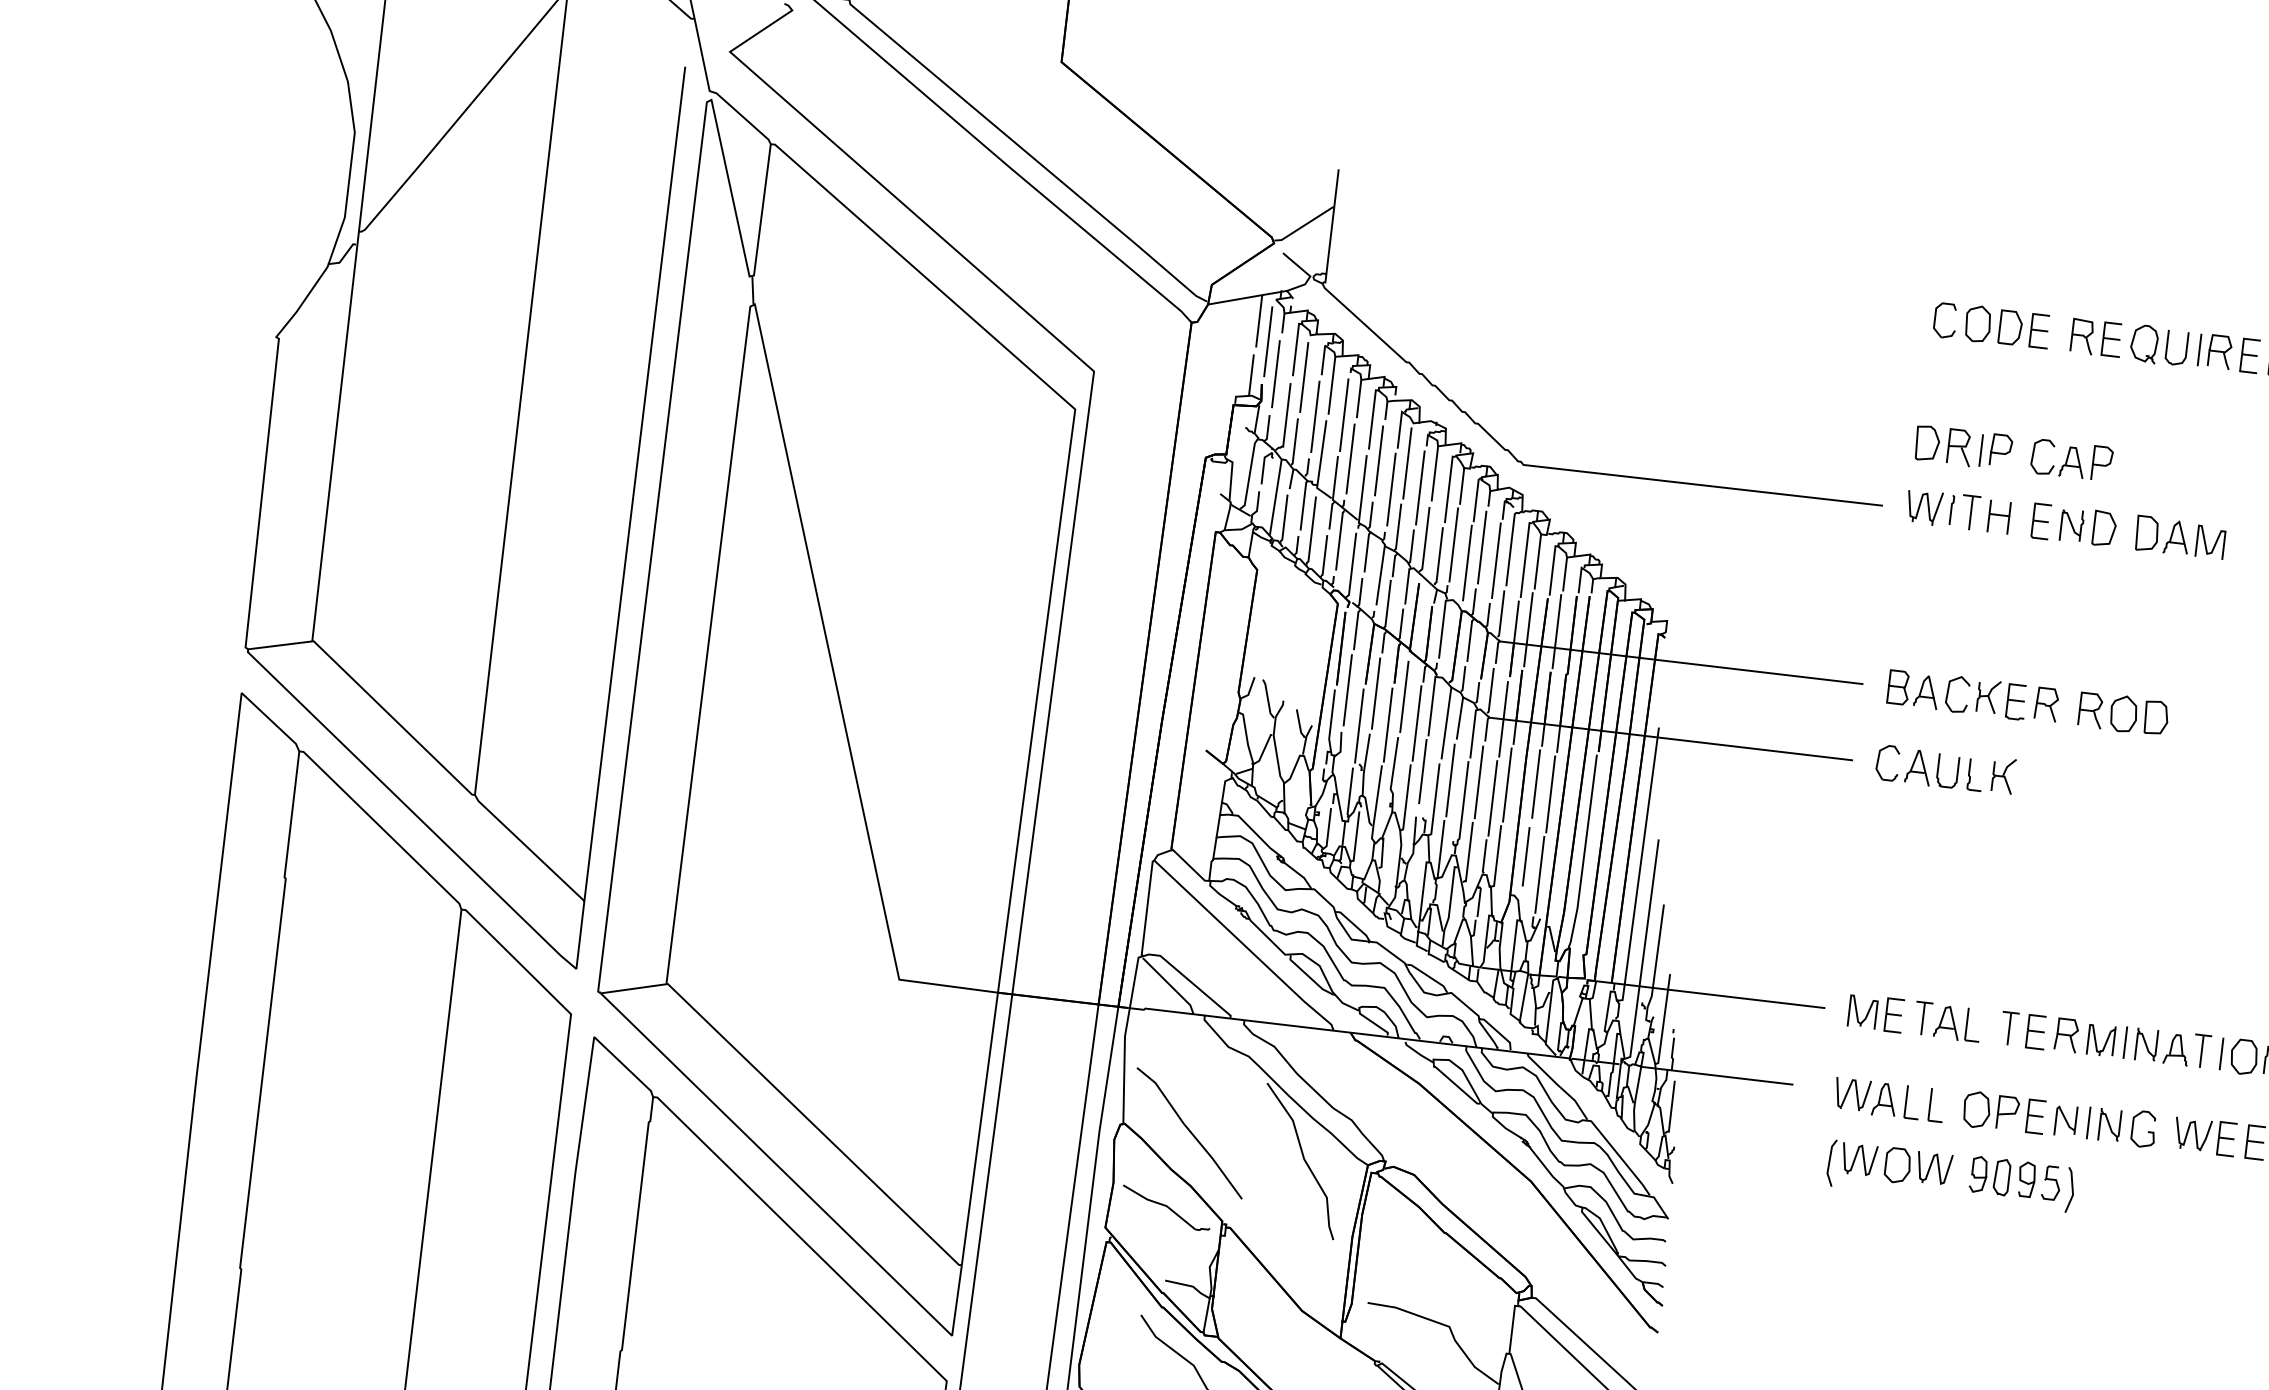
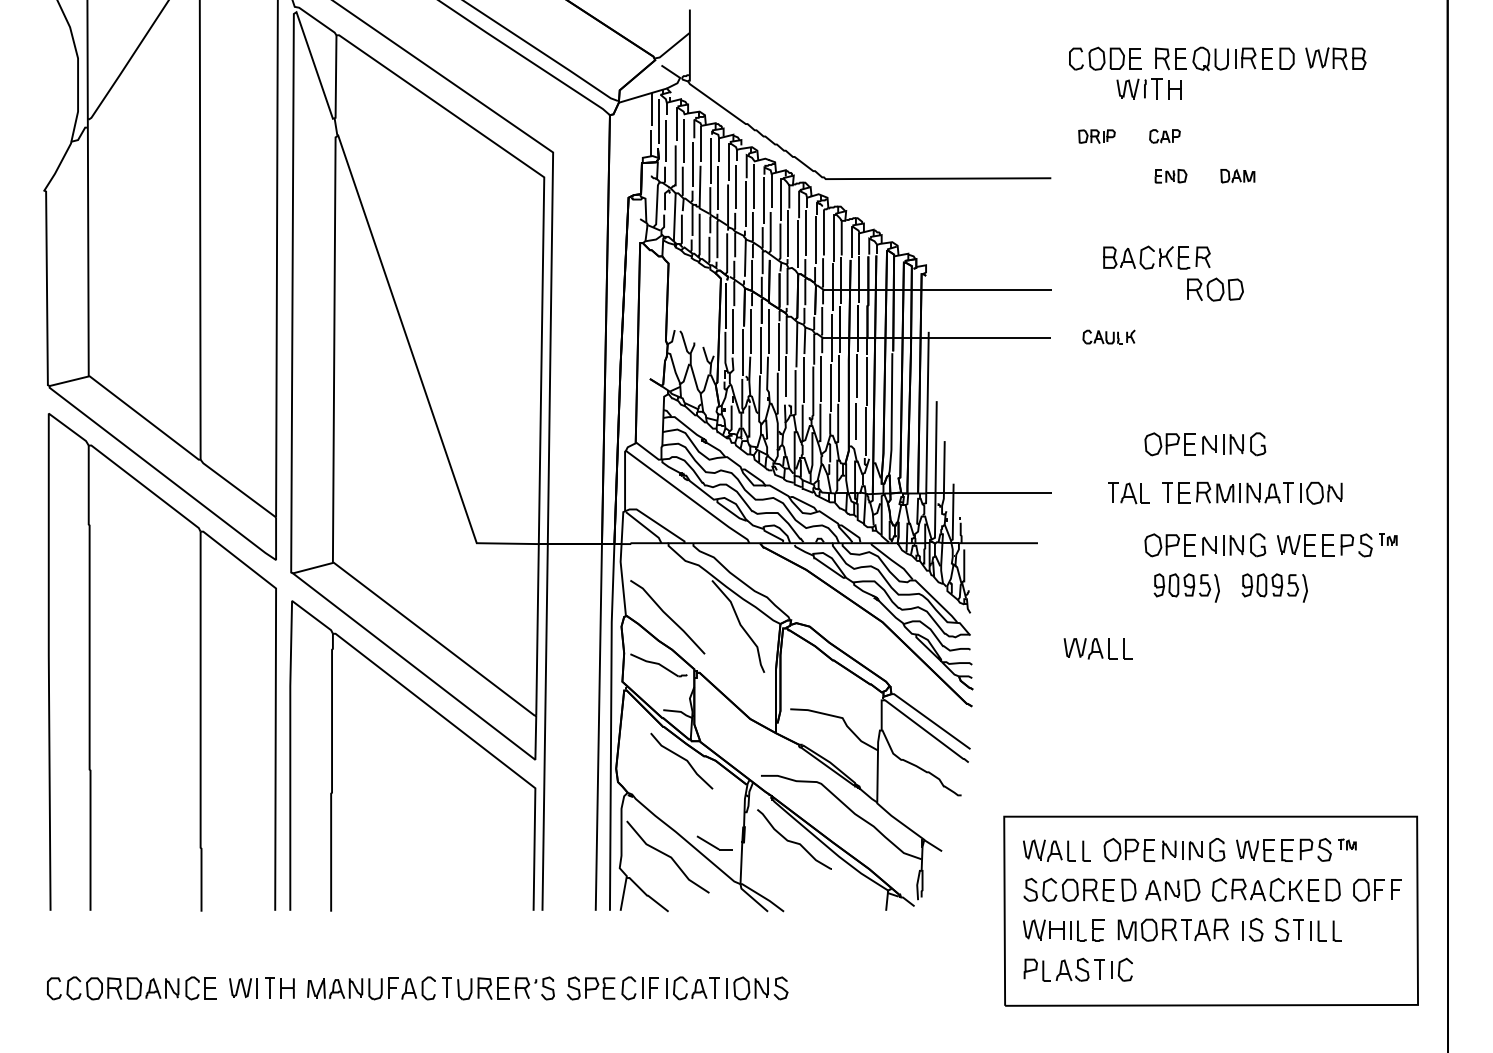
part: (1962, 447) -> (1096, 136), size x0.6
part: (2071, 460) -> (1164, 136), size x0.6
part: (1957, 509) -> (1148, 88), moved
part: (2073, 523) -> (1170, 175), size x0.6
part: (2180, 536) -> (1237, 175), size x0.6
part: (1972, 695) -> (1156, 257), moved
part: (1944, 768) -> (1108, 336), size x0.6
part: (2078, 958) -> (1205, 444), added
part: (1875, 1012) -> (1083, 492), removed
part: (1887, 1099) -> (1097, 648), moved
part: (1889, 1169) -> (1103, 588), removed
part: (2161, 1199) -> (1274, 587), added

